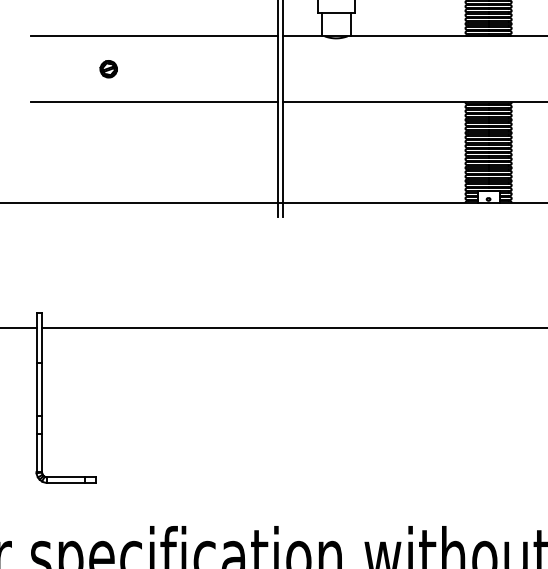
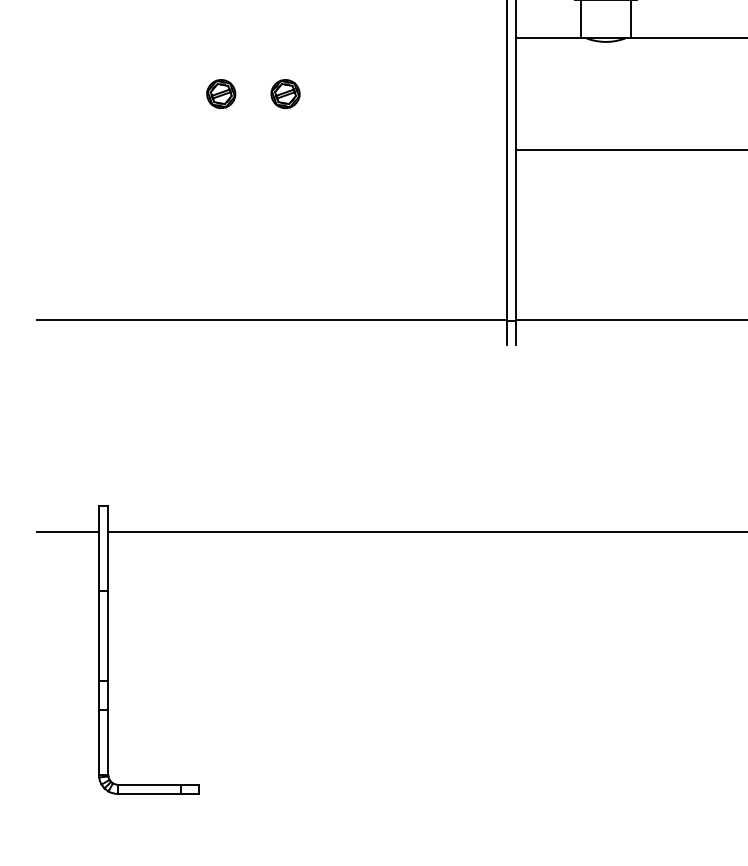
line: (154, 36) -> (298, 38), removed
part: (146, 69) -> (285, 94), added
line: (154, 102) -> (298, 150), removed

